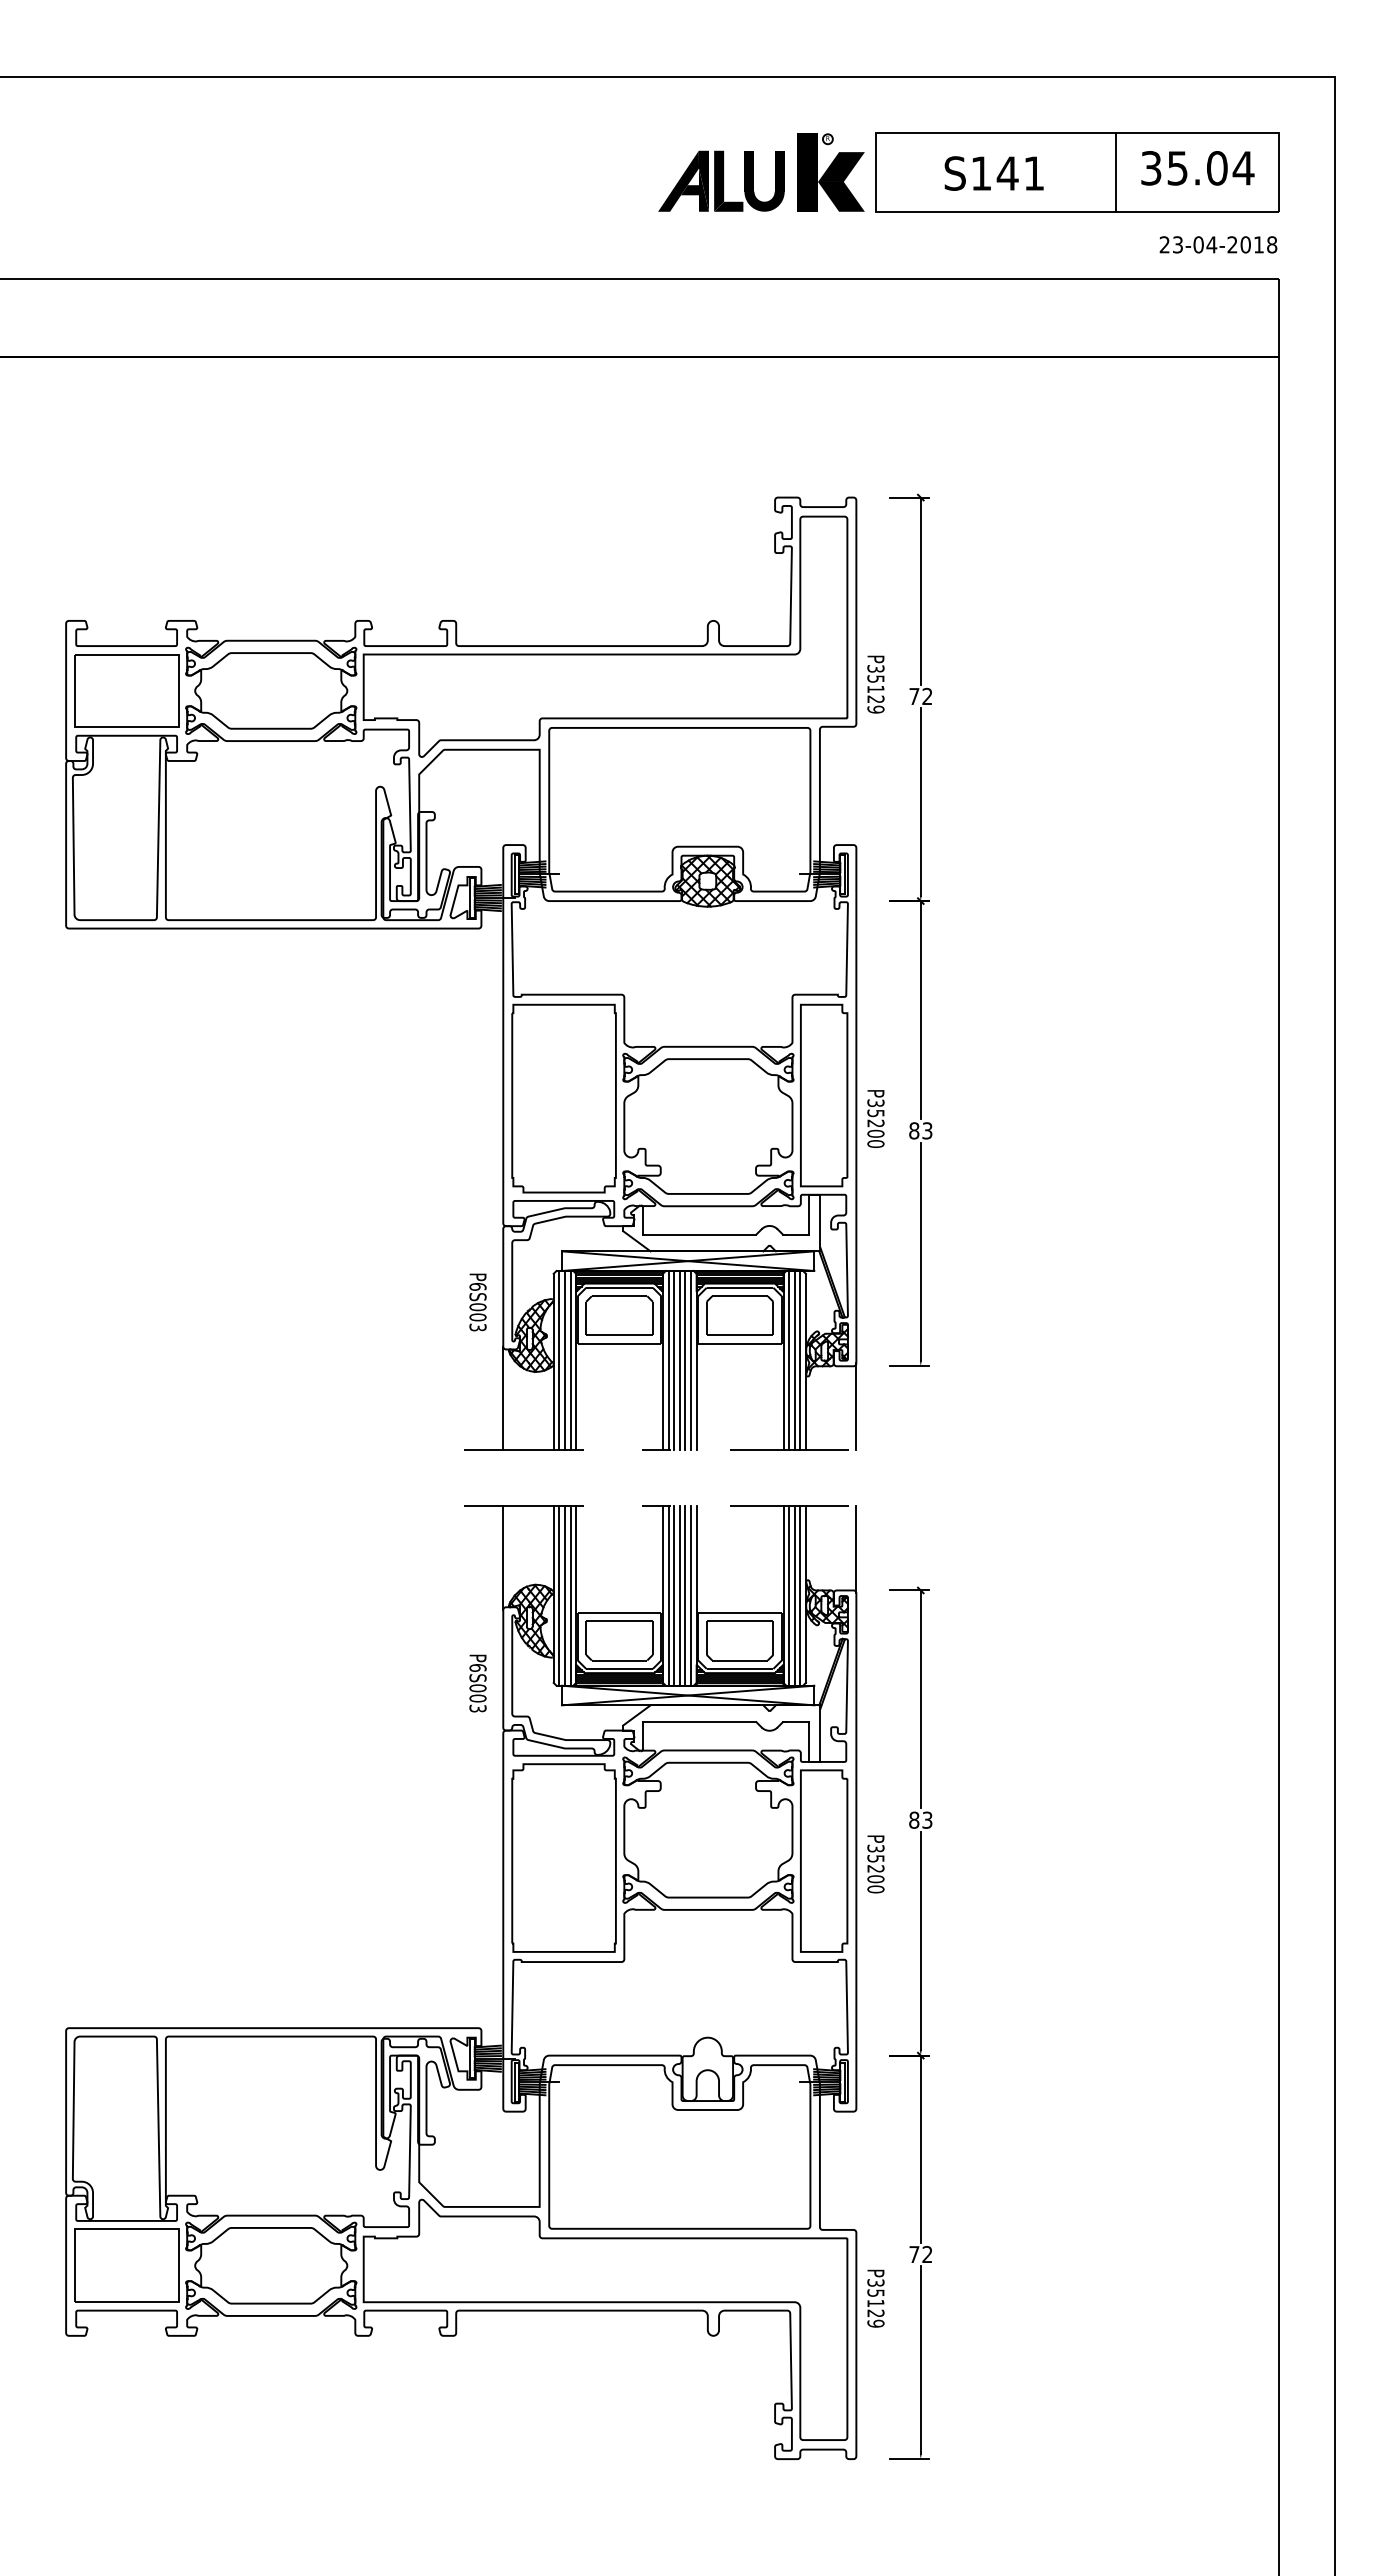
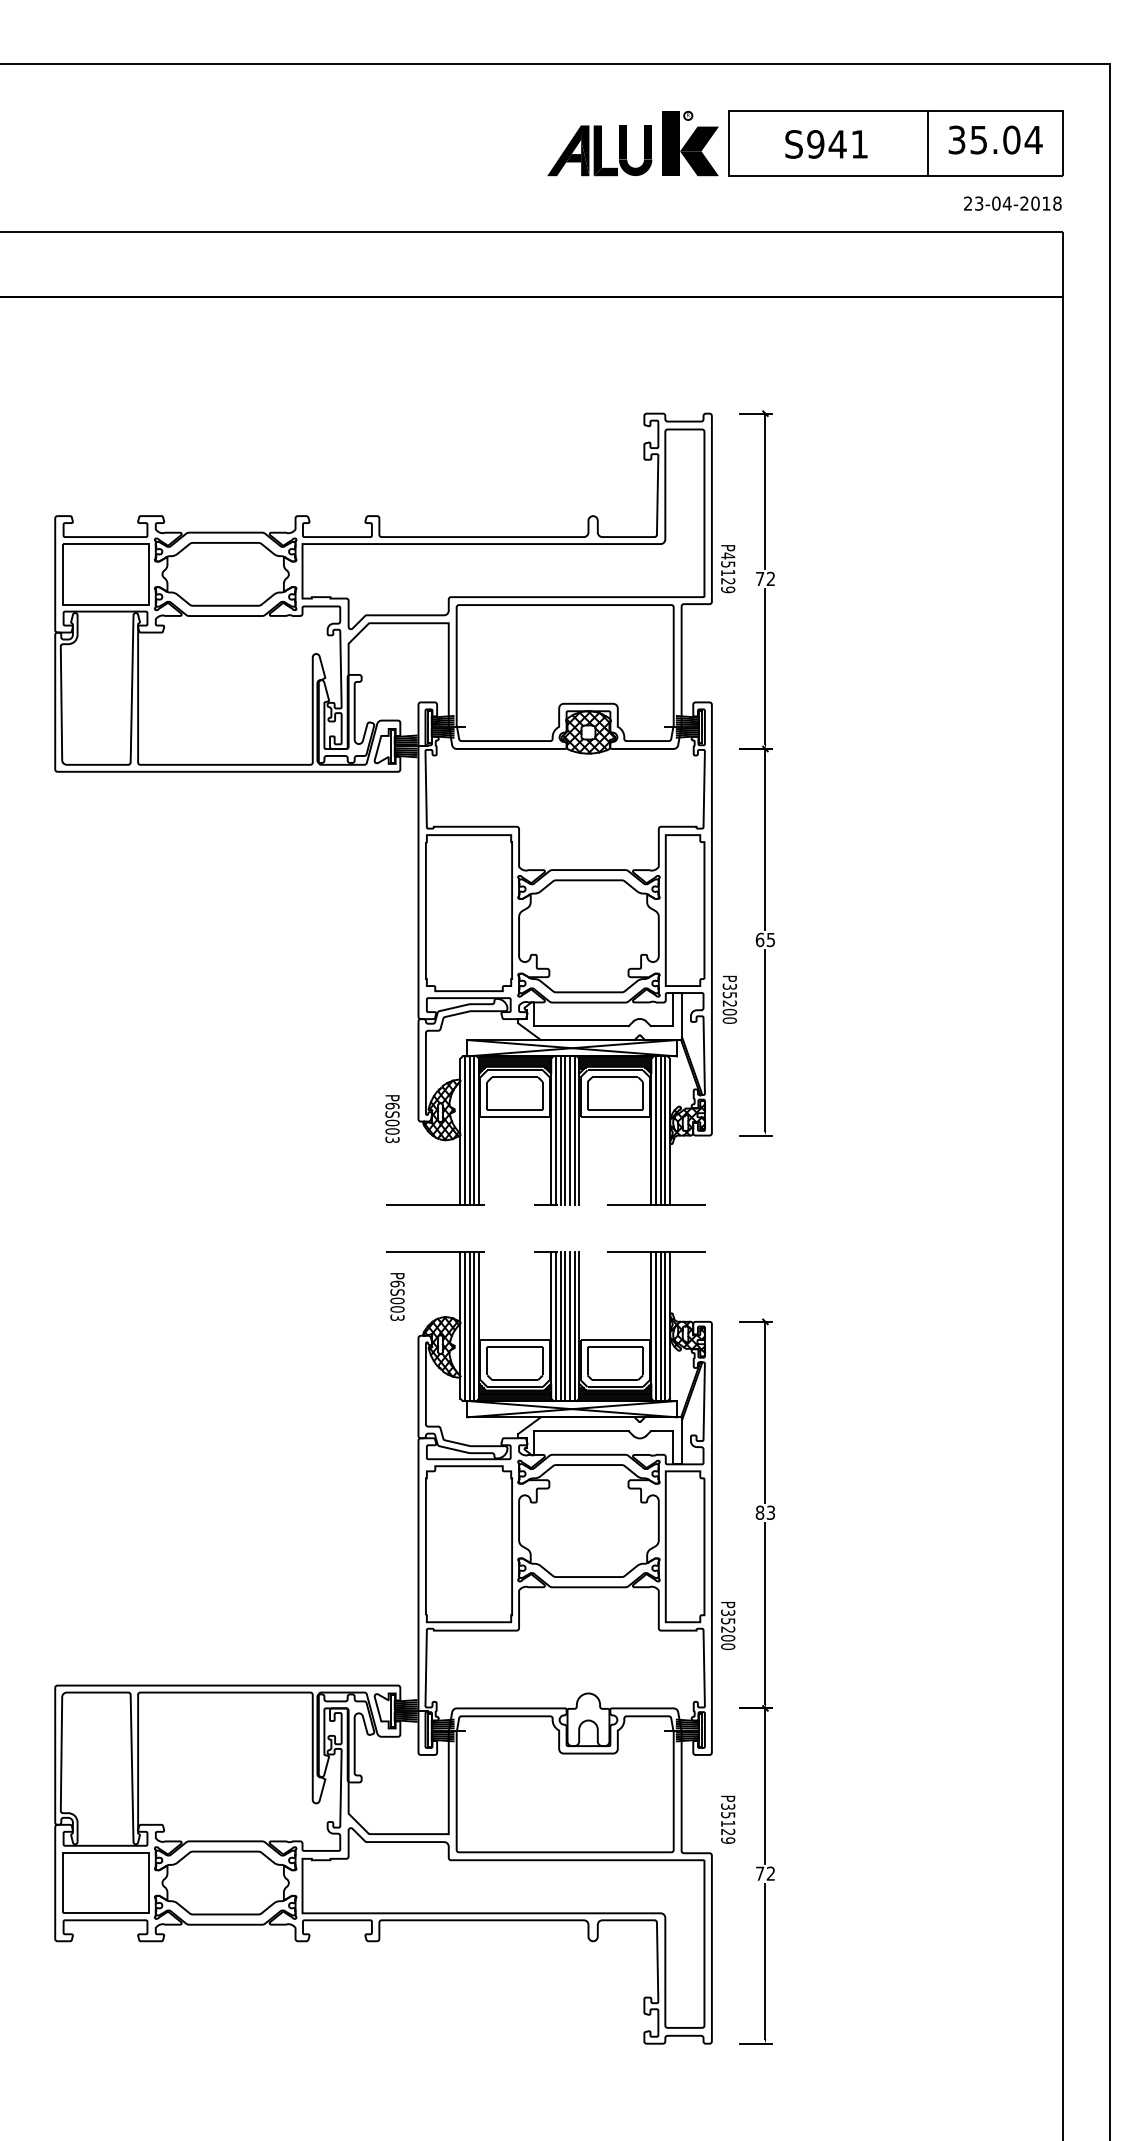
text: (981, 173) -> (815, 144), S141 -> S941
text: (875, 668) -> (727, 555), P35129 -> P45129
text: (875, 1118) -> (729, 999), moved
text: (920, 1130) -> (765, 939), 83 -> 65
text: (477, 1302) -> (392, 1119), moved
line: (503, 1398) -> (418, 1162), removed
line: (856, 1406) -> (712, 1168), removed
line: (856, 1549) -> (712, 1287), removed
line: (503, 1558) -> (418, 1295), removed
text: (477, 1683) -> (397, 1296), moved
text: (875, 1864) -> (727, 1626), moved
text: (875, 2298) -> (727, 1819), moved

